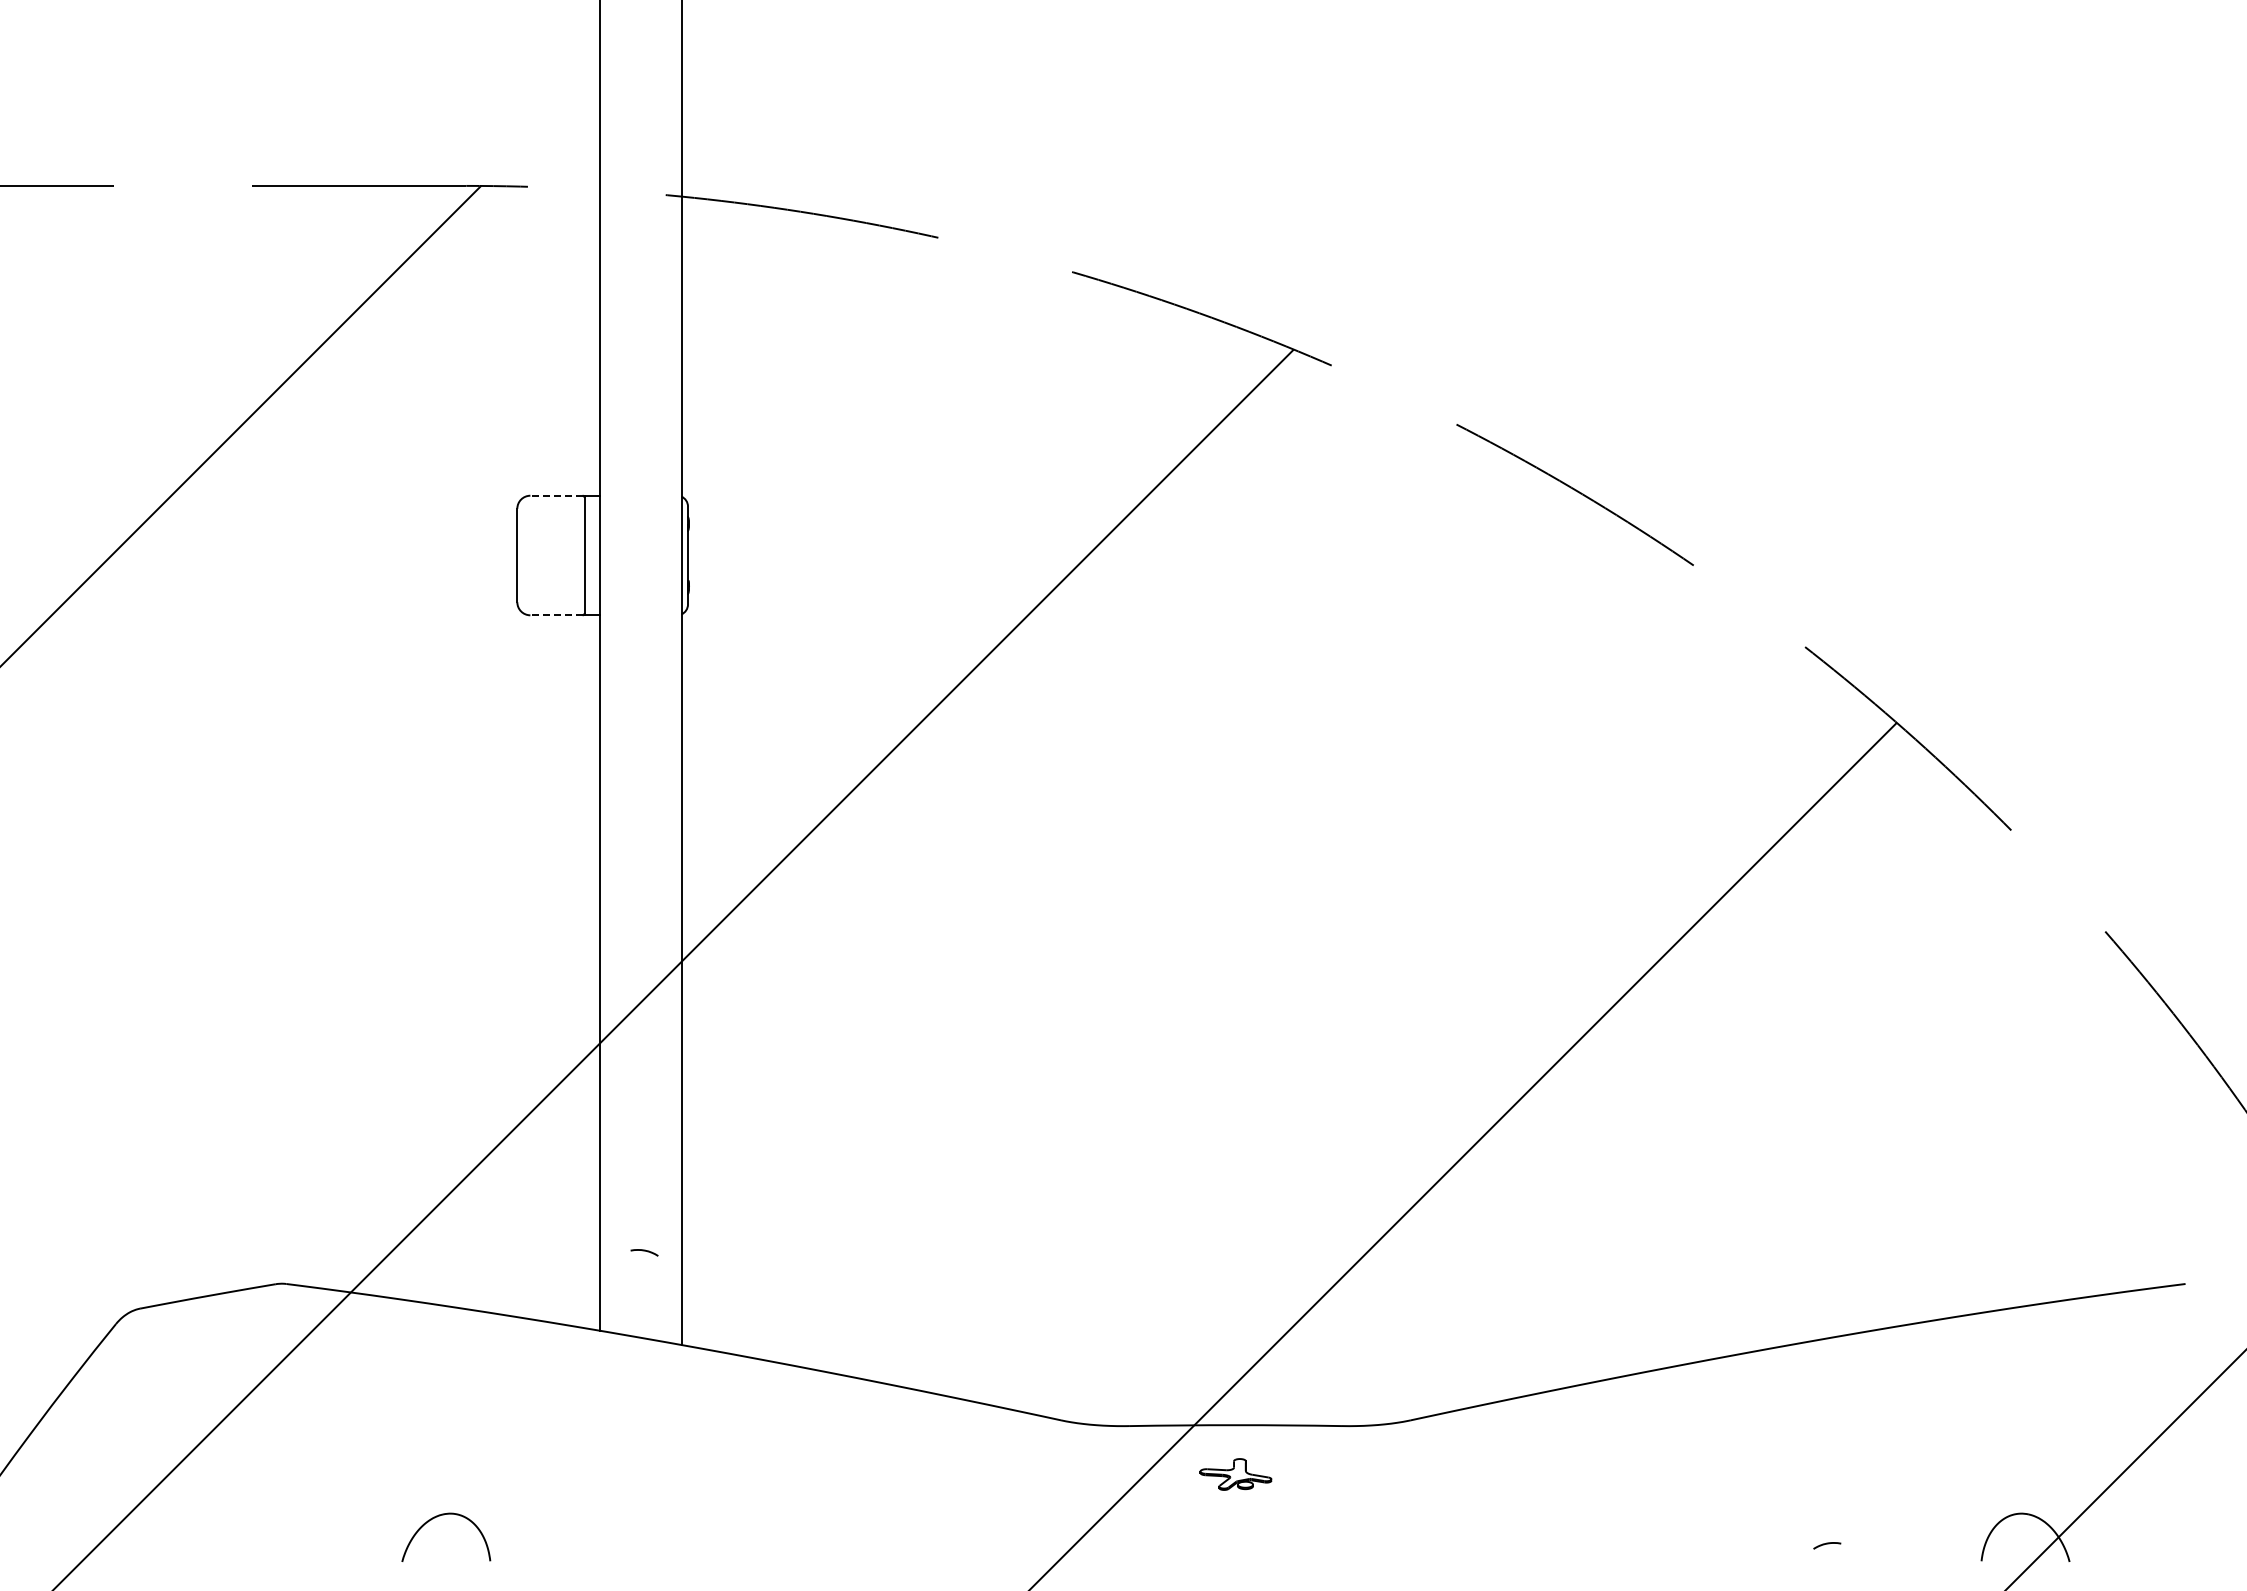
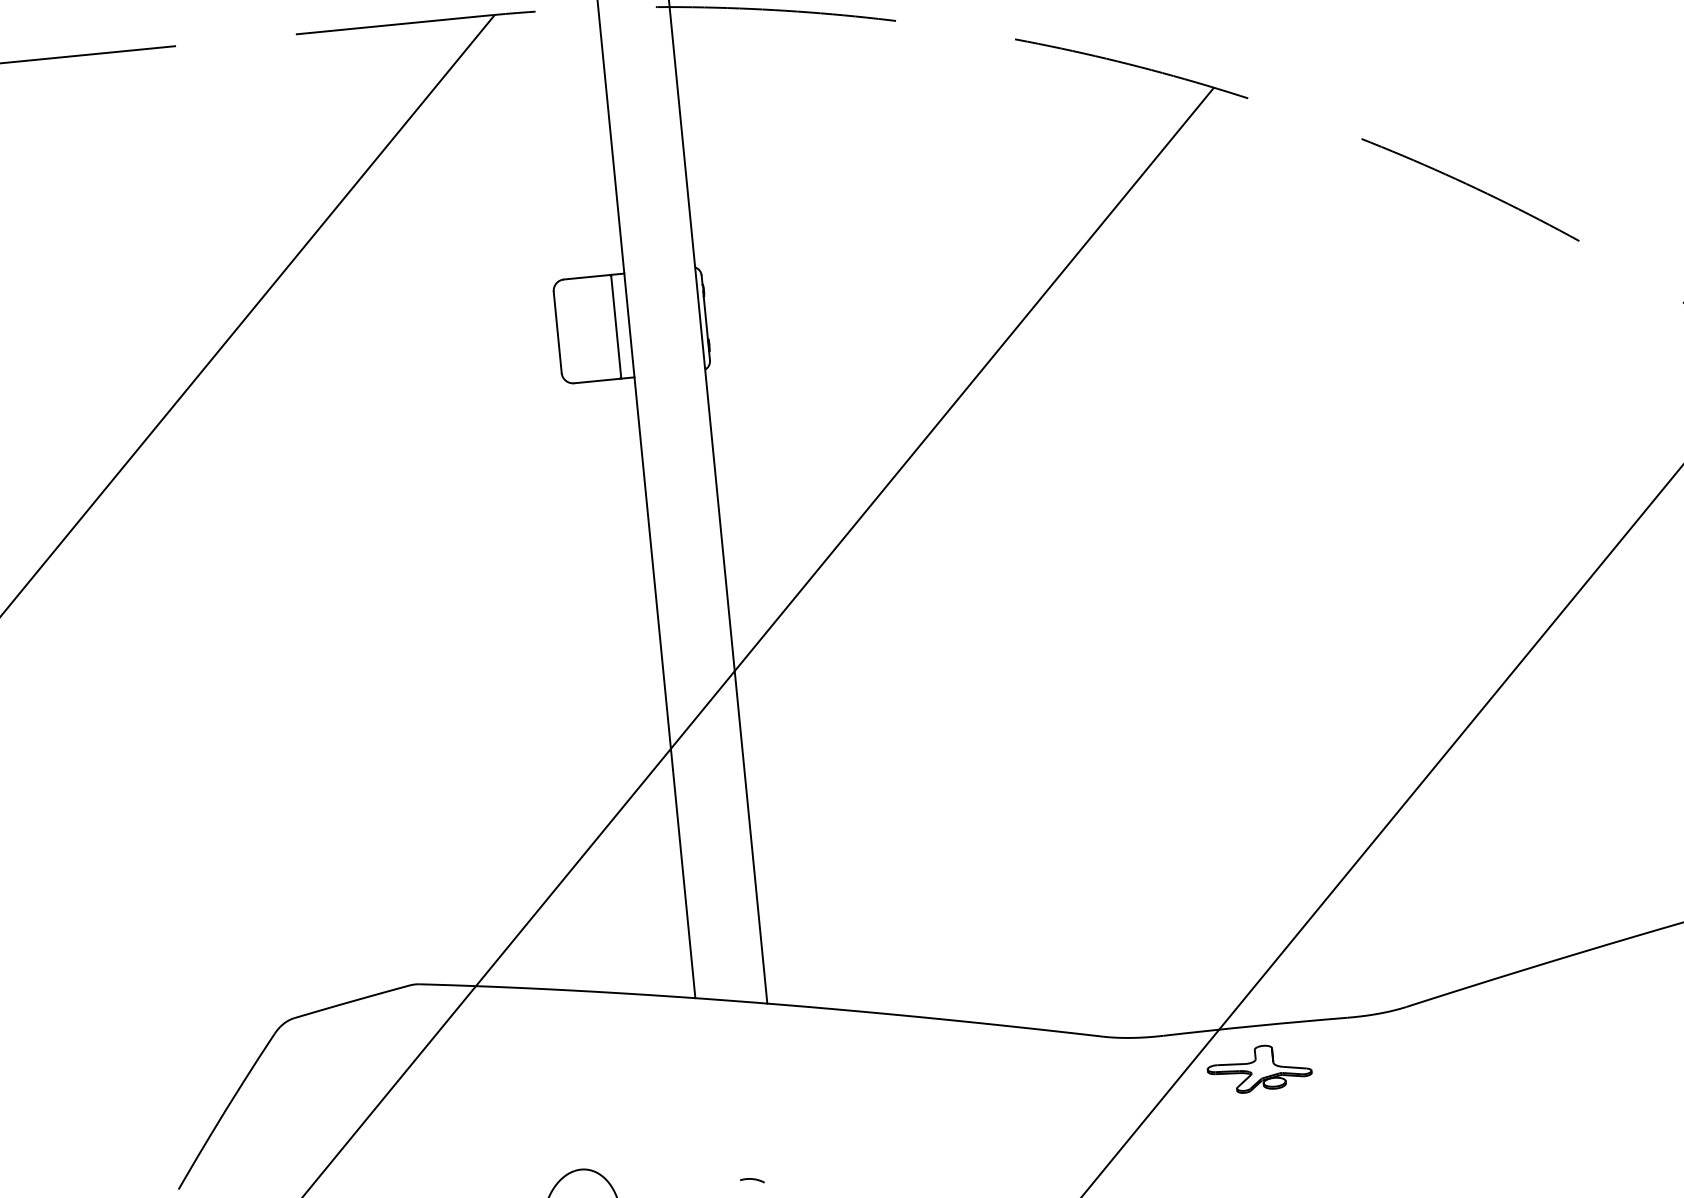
line: (555, 495) -> (585, 277), dashed -> solid
line: (555, 615) -> (595, 381), dashed -> solid
curve: (644, 1251) -> (752, 1179), moved
part: (1235, 1474) -> (1259, 1068), size x1.67

